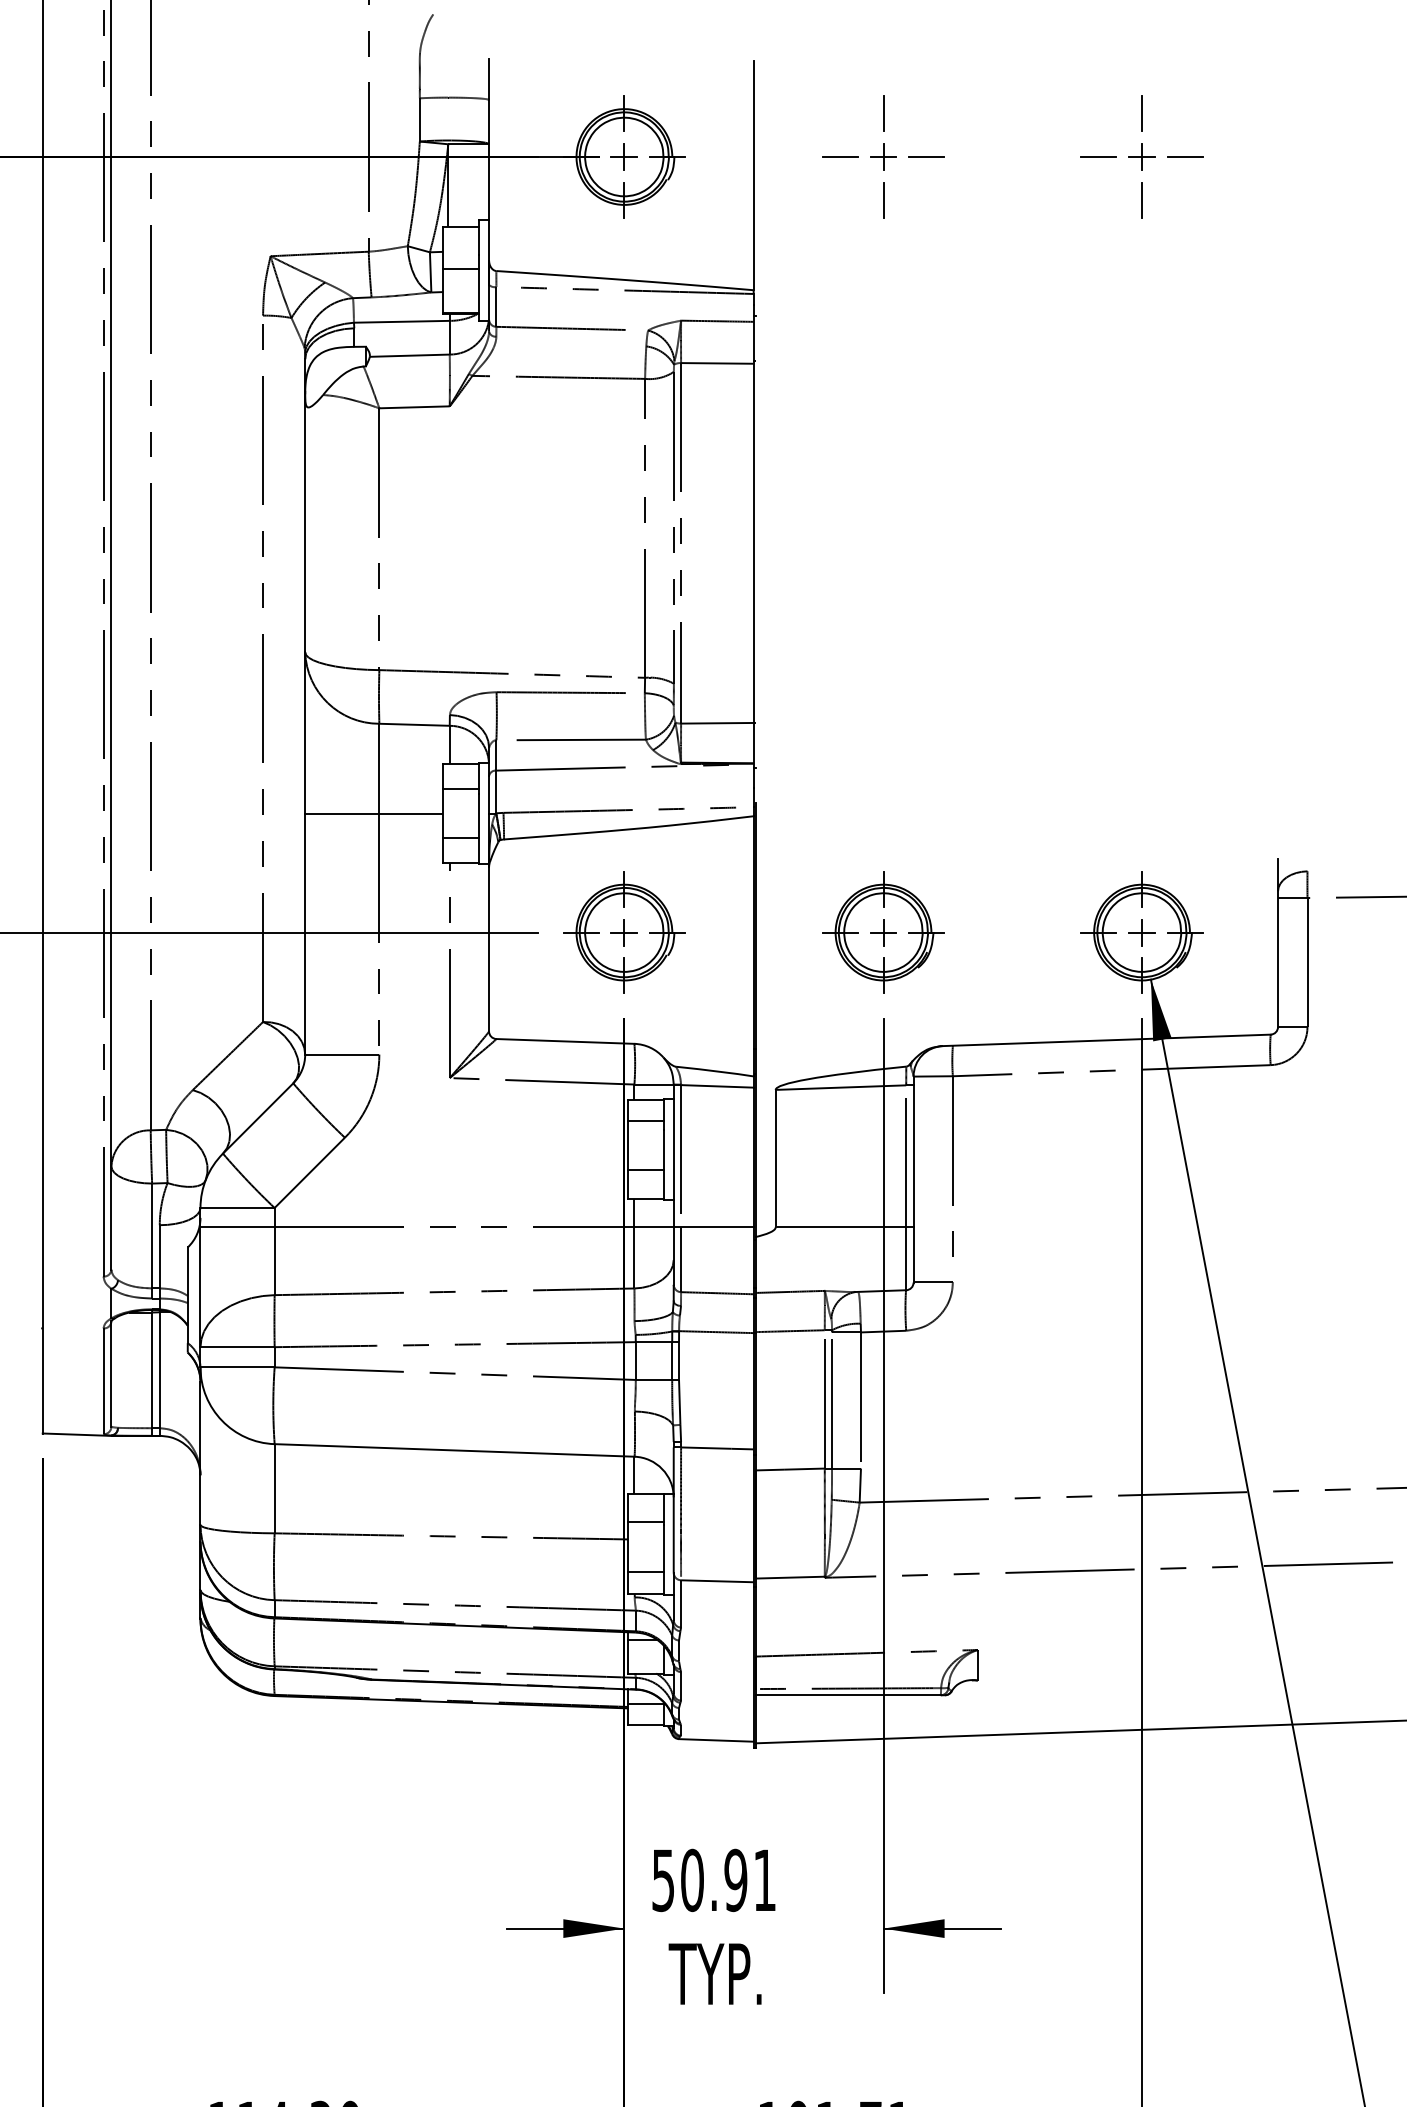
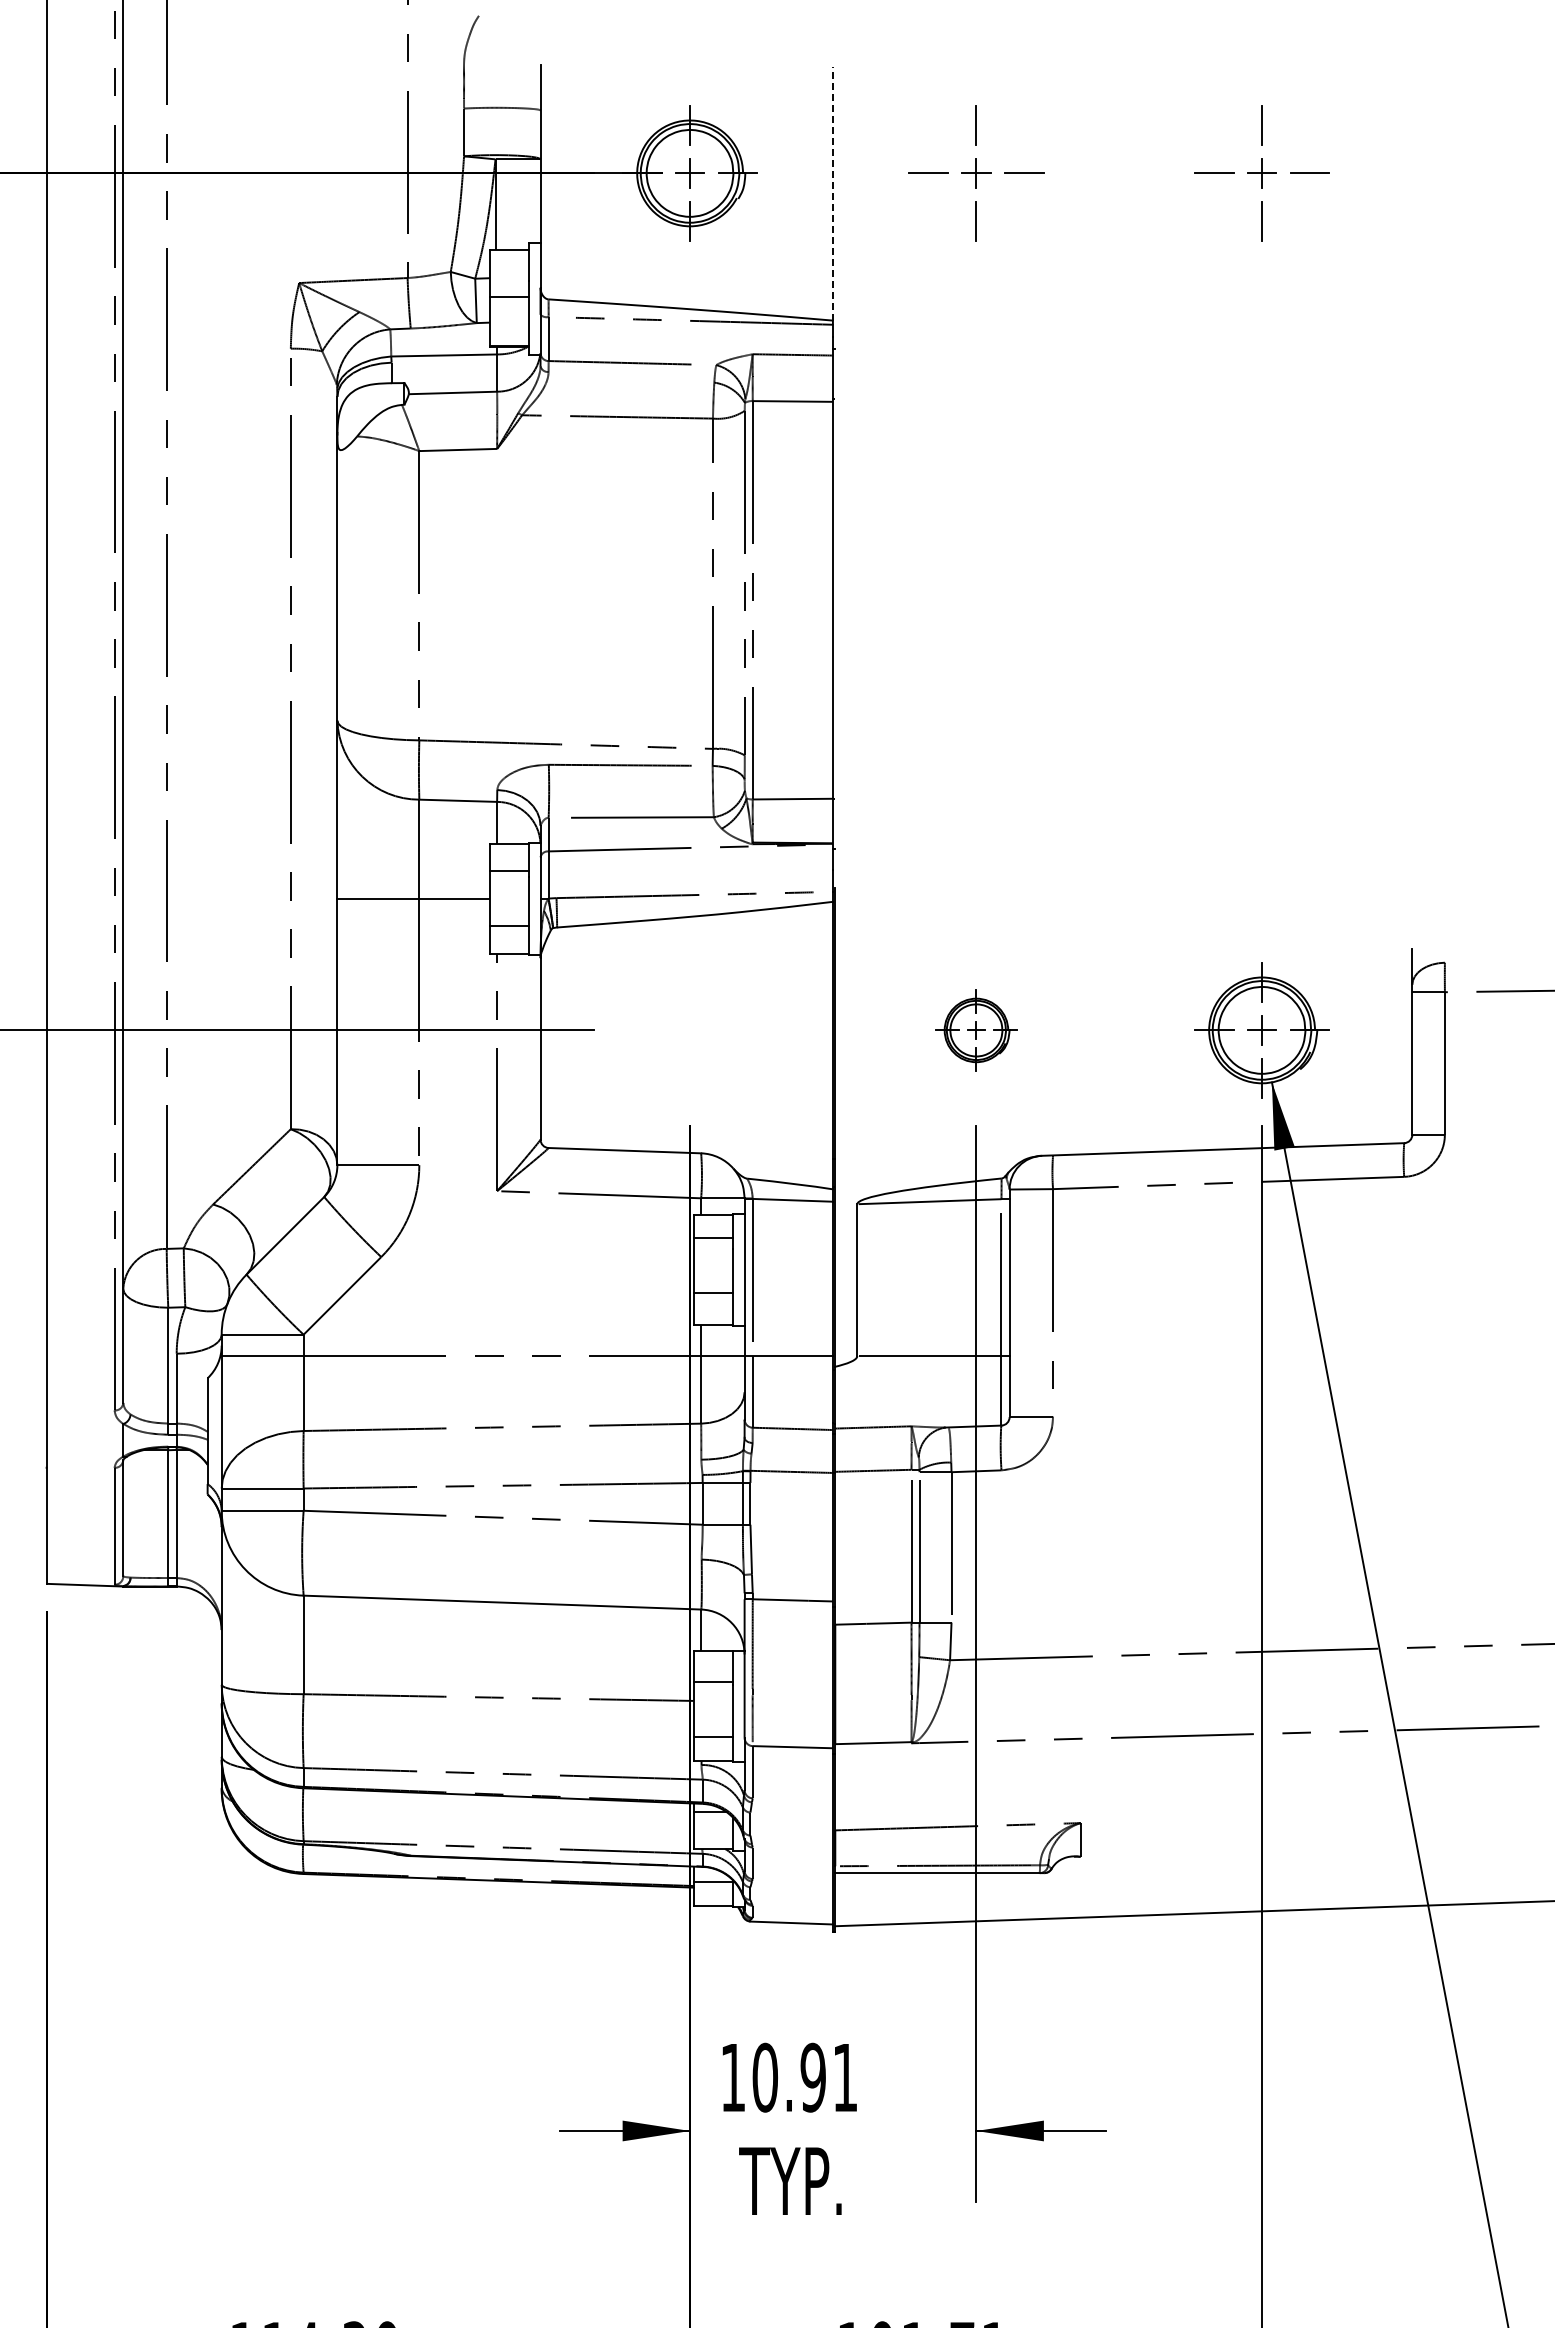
line: (753, 175) -> (832, 193), solid -> dashed
part: (623, 932) -> (689, 1030), removed
part: (883, 932) -> (976, 1030), size x0.6
text: (662, 1881) -> (732, 2078), 50.91 -> 10.91

